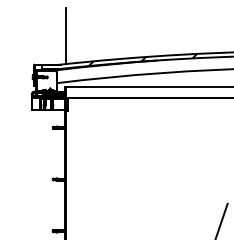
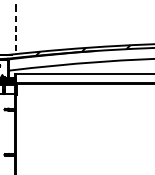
line: (66, 37) -> (16, 30), solid -> dashed

